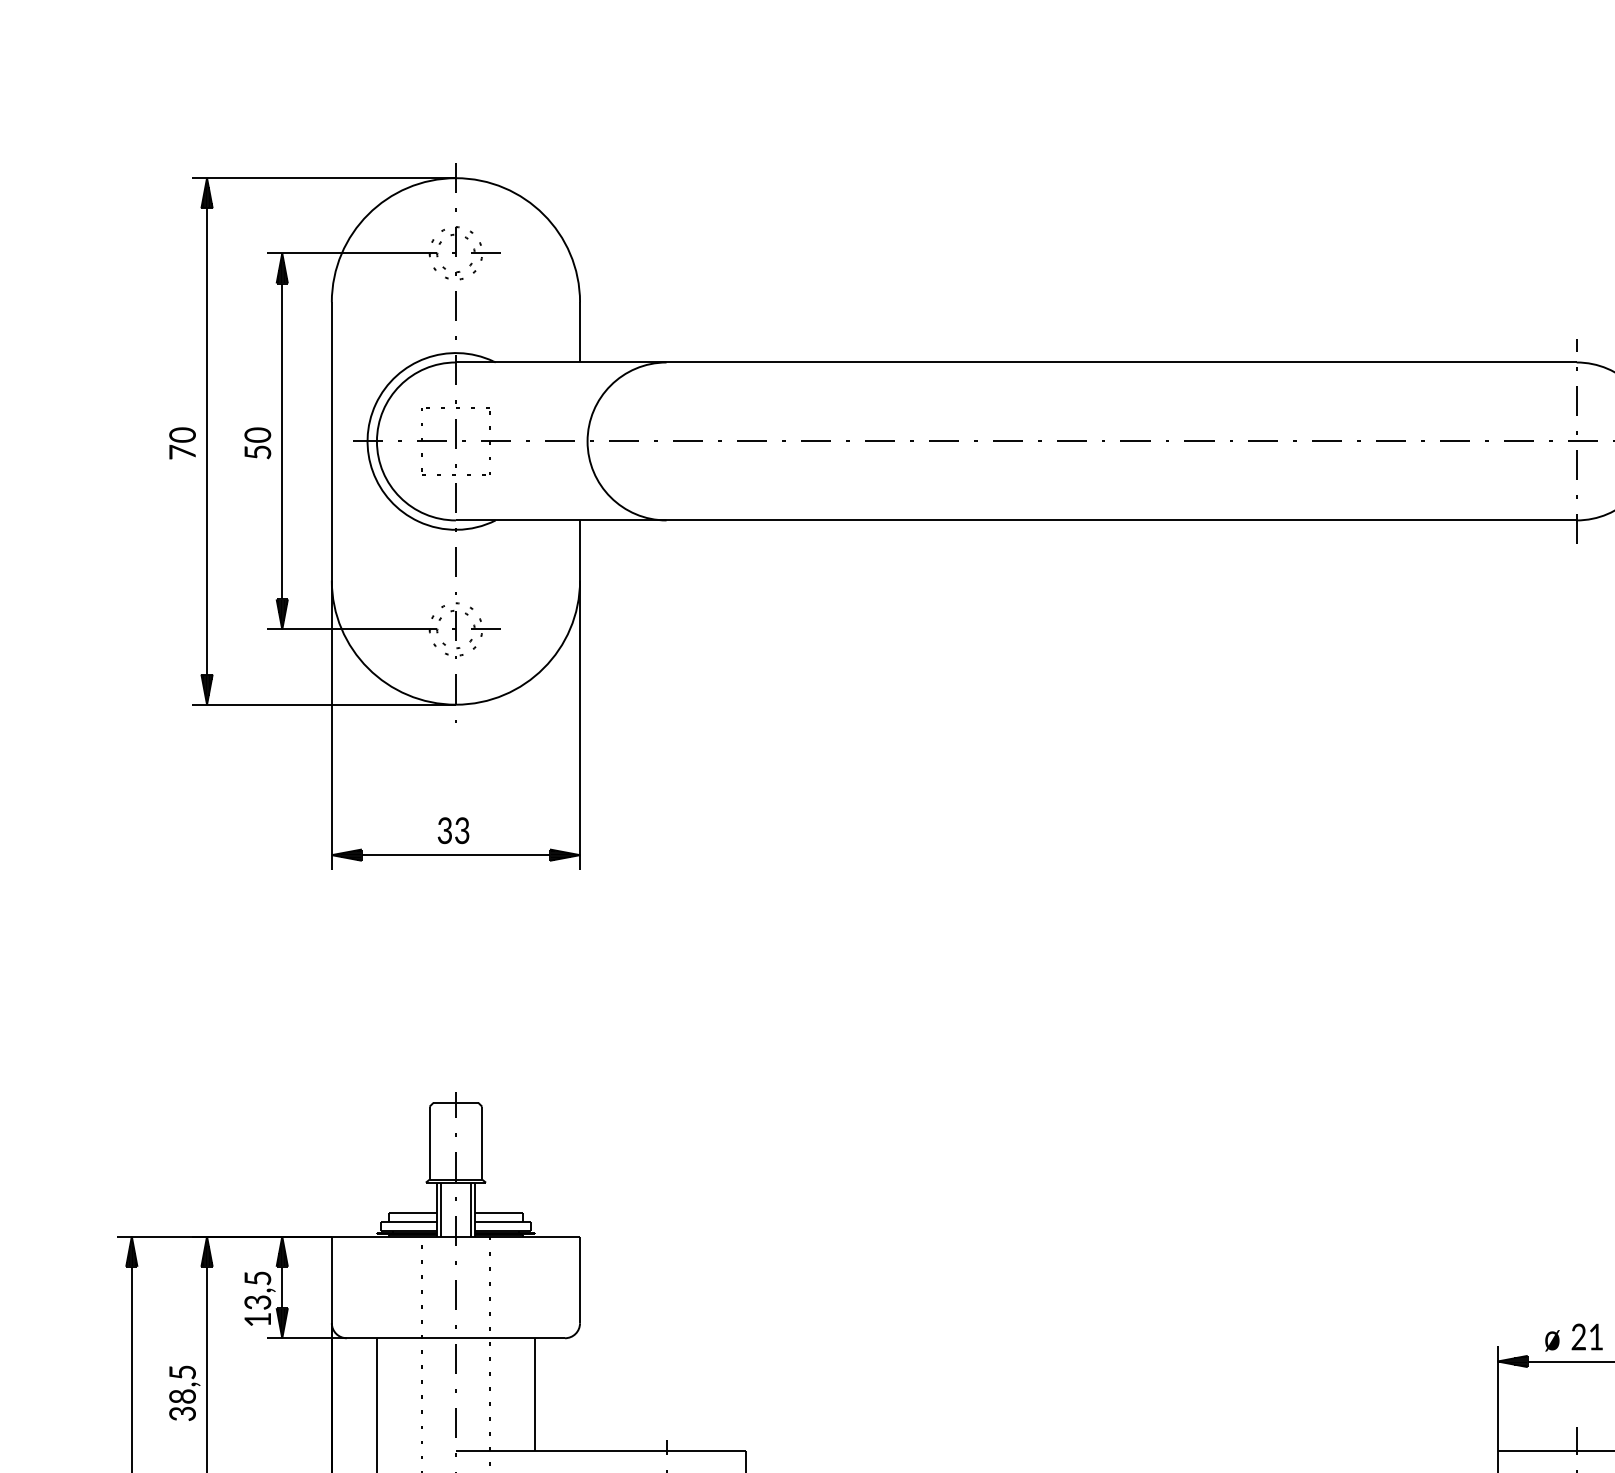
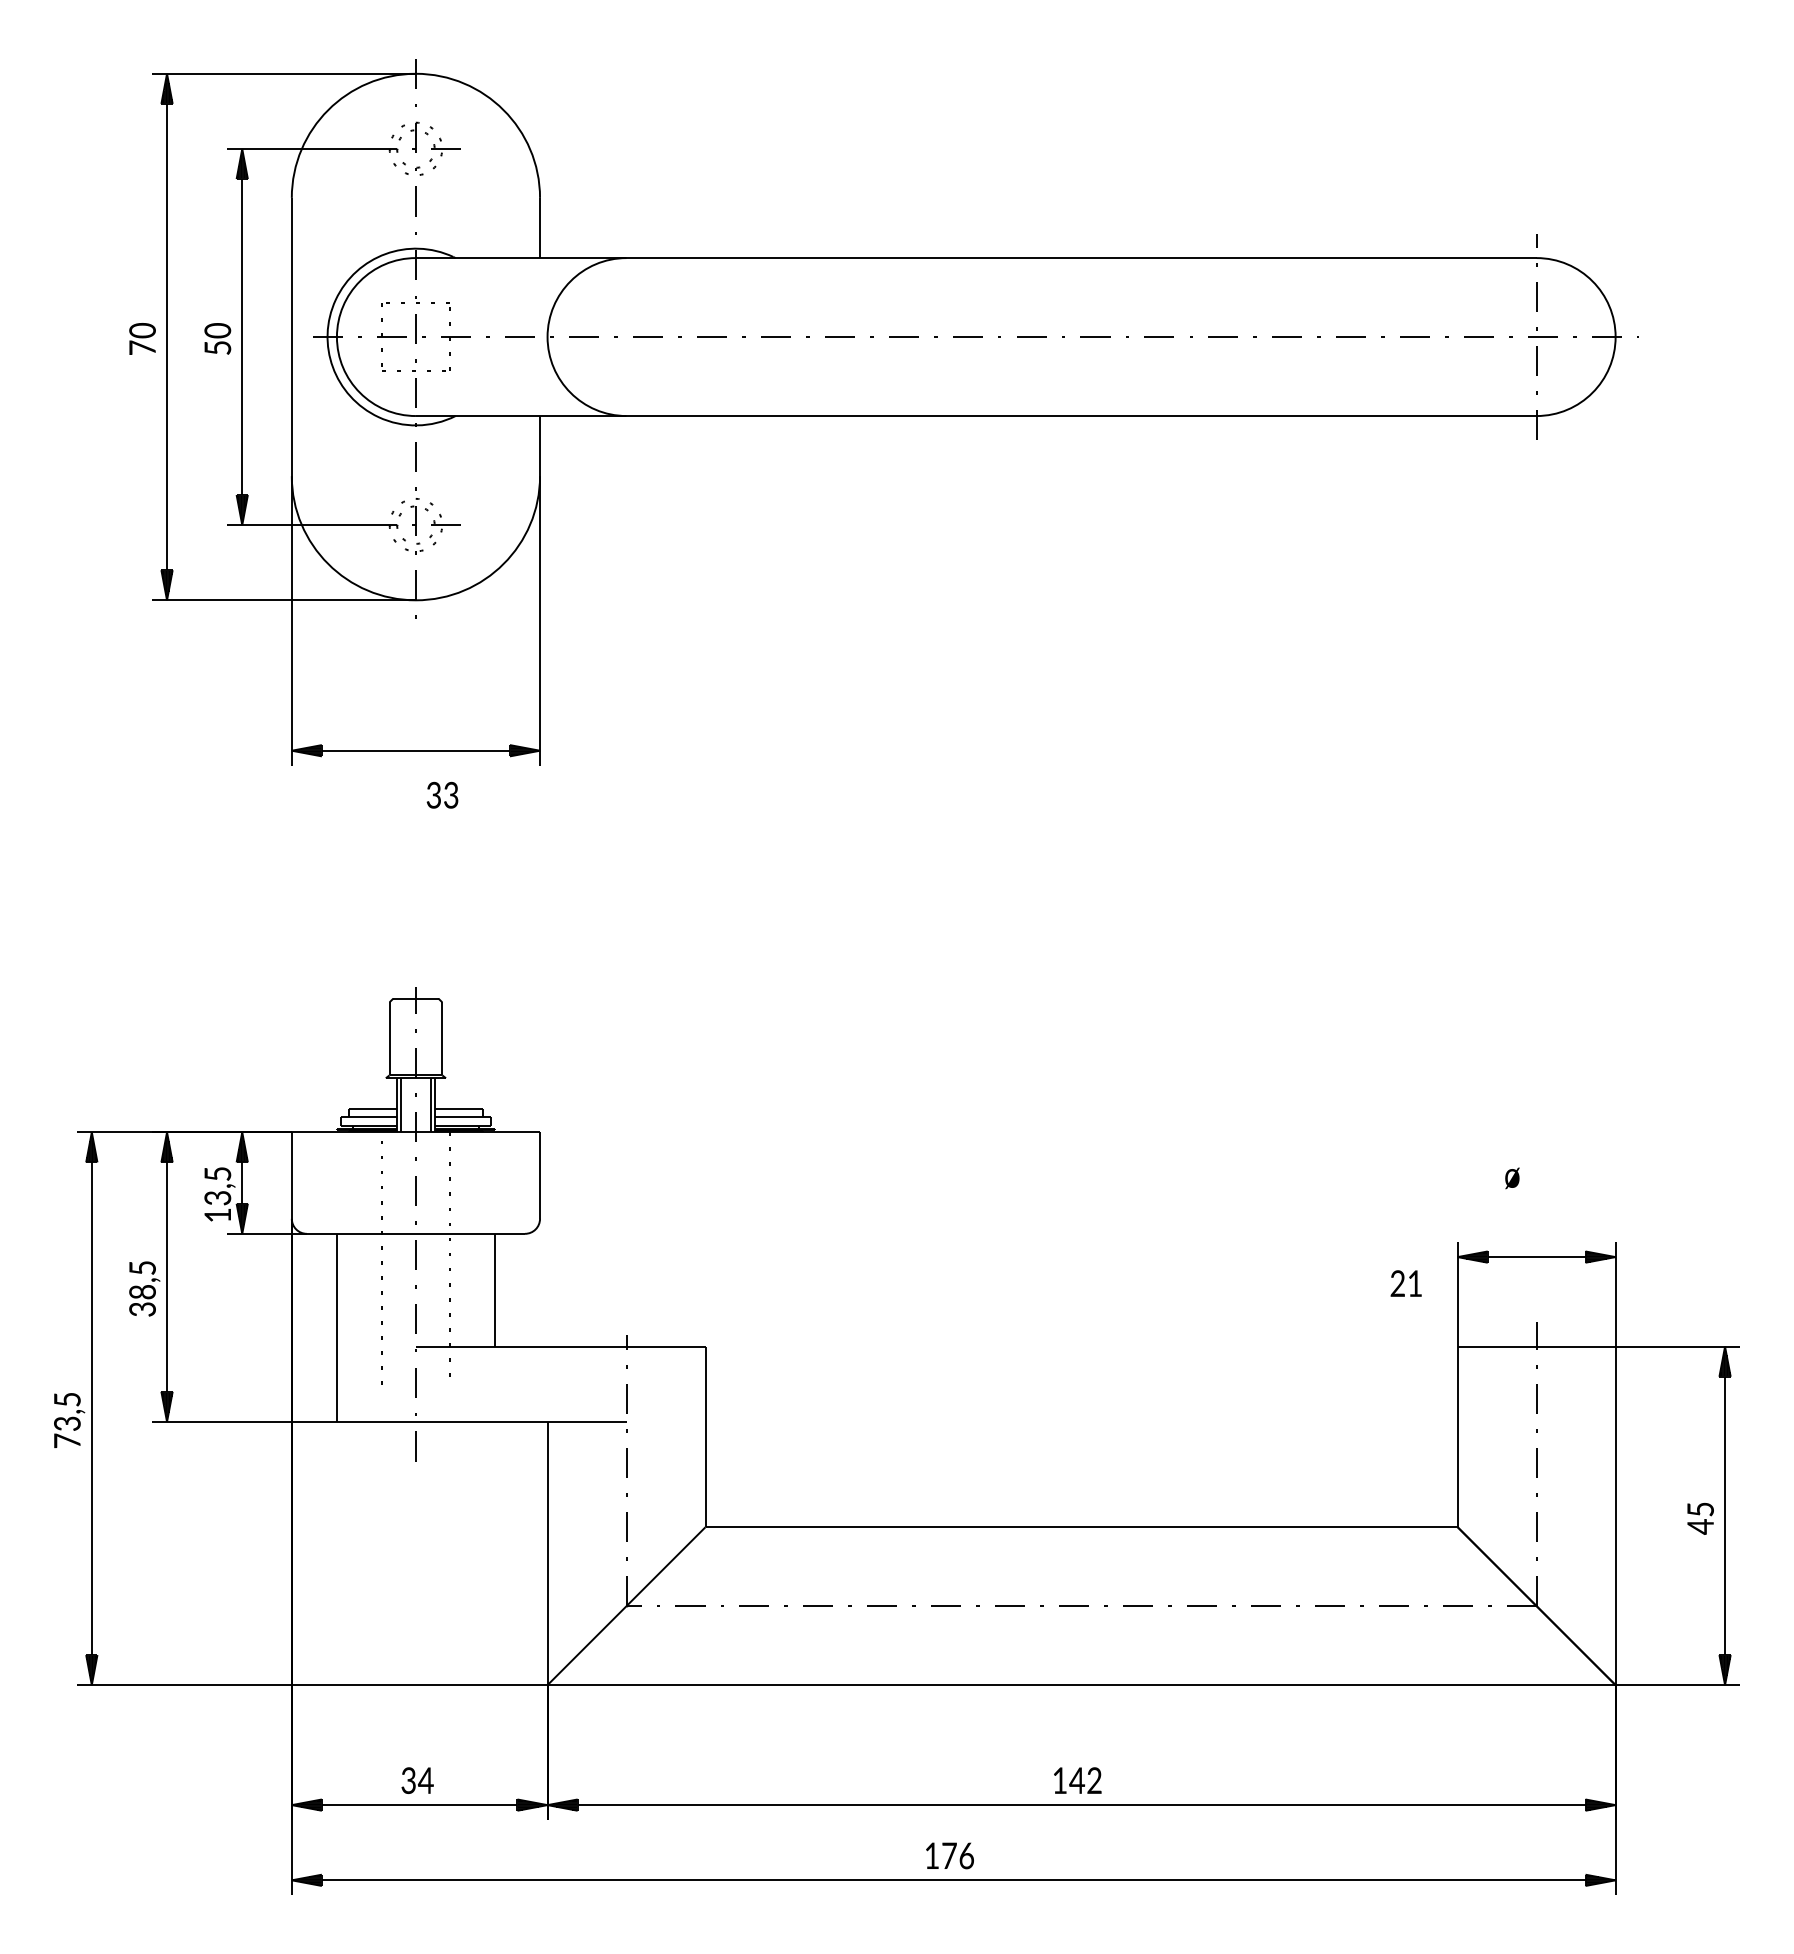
text: (453, 829) -> (442, 794), moved
text: (1586, 1336) -> (1405, 1283), moved
text: (1552, 1340) -> (1512, 1178), moved

